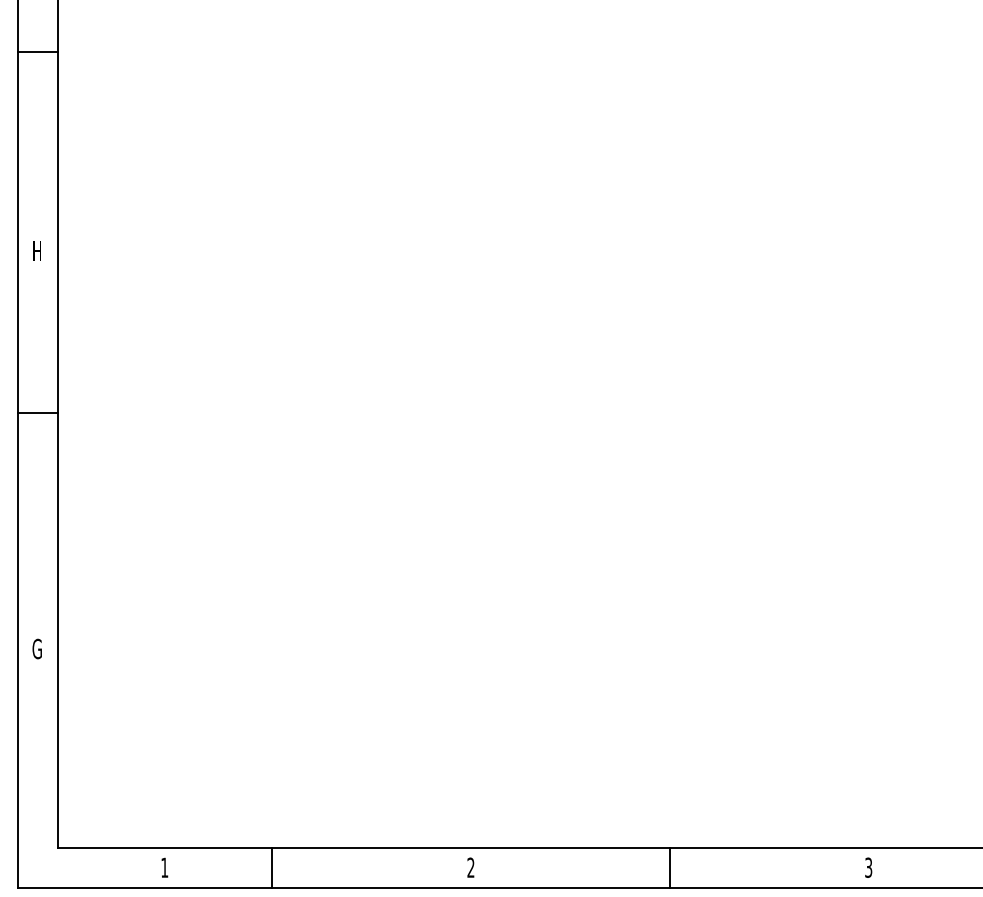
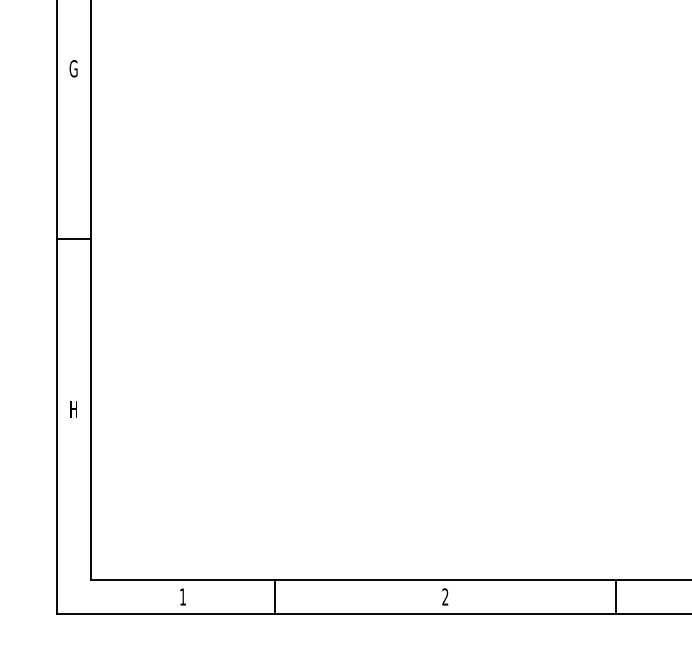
text: (36, 251) -> (73, 68), H -> G
line: (37, 413) -> (73, 239), moved
text: (36, 648) -> (73, 409), G -> H

